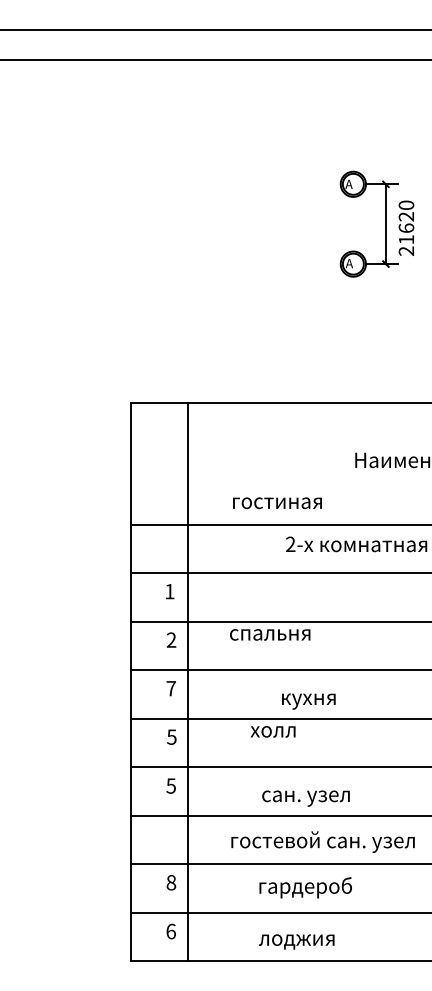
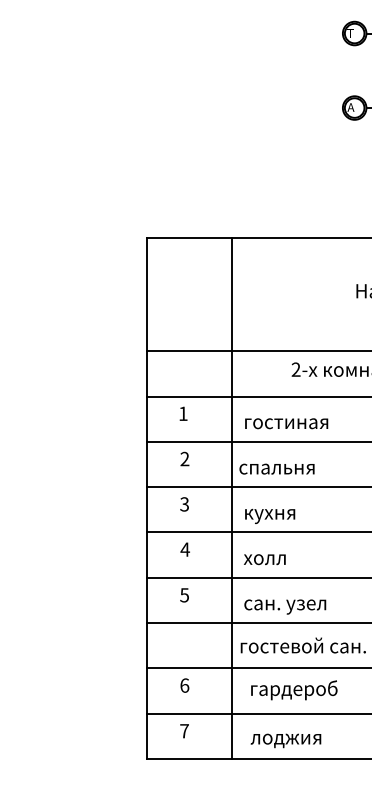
text: (348, 184) -> (350, 33), А -> Т
text: (277, 503) -> (286, 423), moved
text: (270, 634) -> (277, 468), moved
line: (187, 682) -> (231, 498), moved
text: (170, 688) -> (183, 504), 7 -> 3
text: (308, 701) -> (269, 516), moved
text: (272, 731) -> (264, 559), moved
text: (171, 736) -> (184, 549), 5 -> 4
text: (305, 798) -> (284, 606), moved
text: (171, 882) -> (184, 685), 8 -> 6
text: (305, 887) -> (294, 690), moved
text: (170, 931) -> (183, 731), 6 -> 7
text: (296, 941) -> (285, 740), moved

